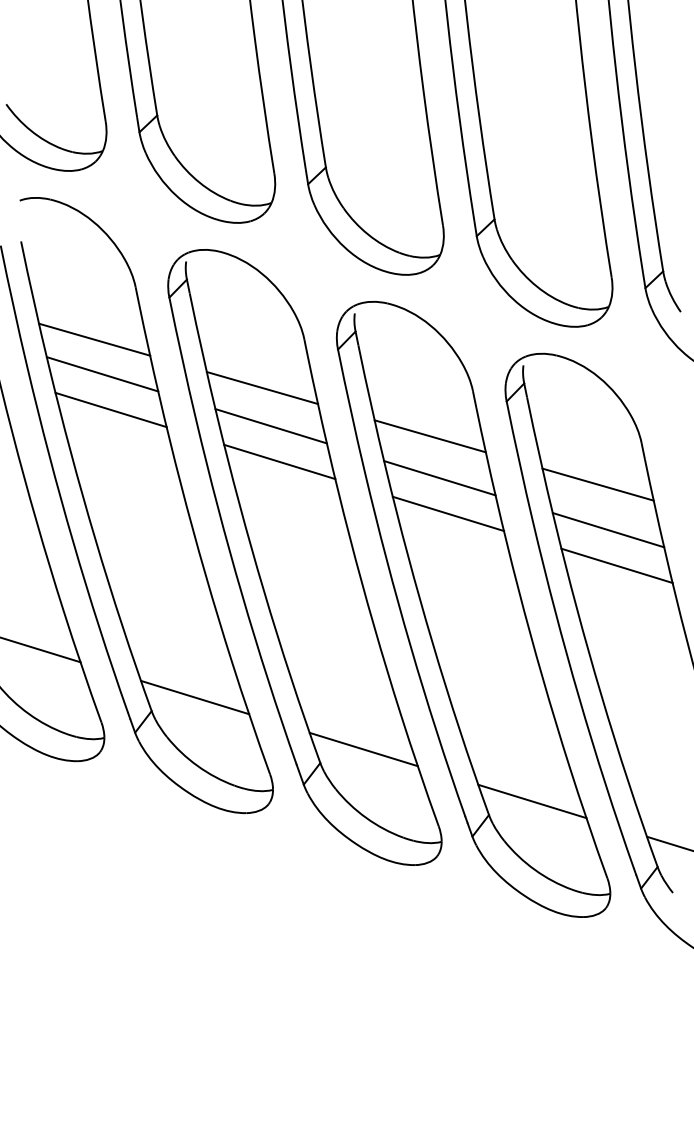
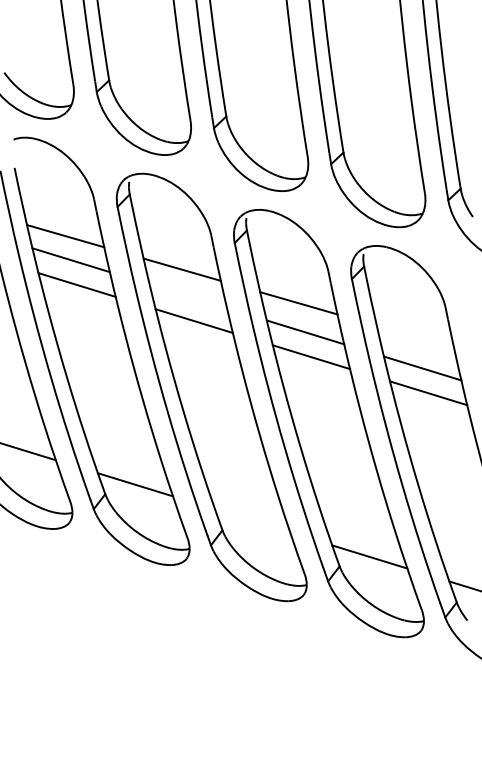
line: (271, 426) -> (188, 296), removed
line: (598, 484) -> (415, 336), removed
line: (363, 748) -> (252, 520), removed

